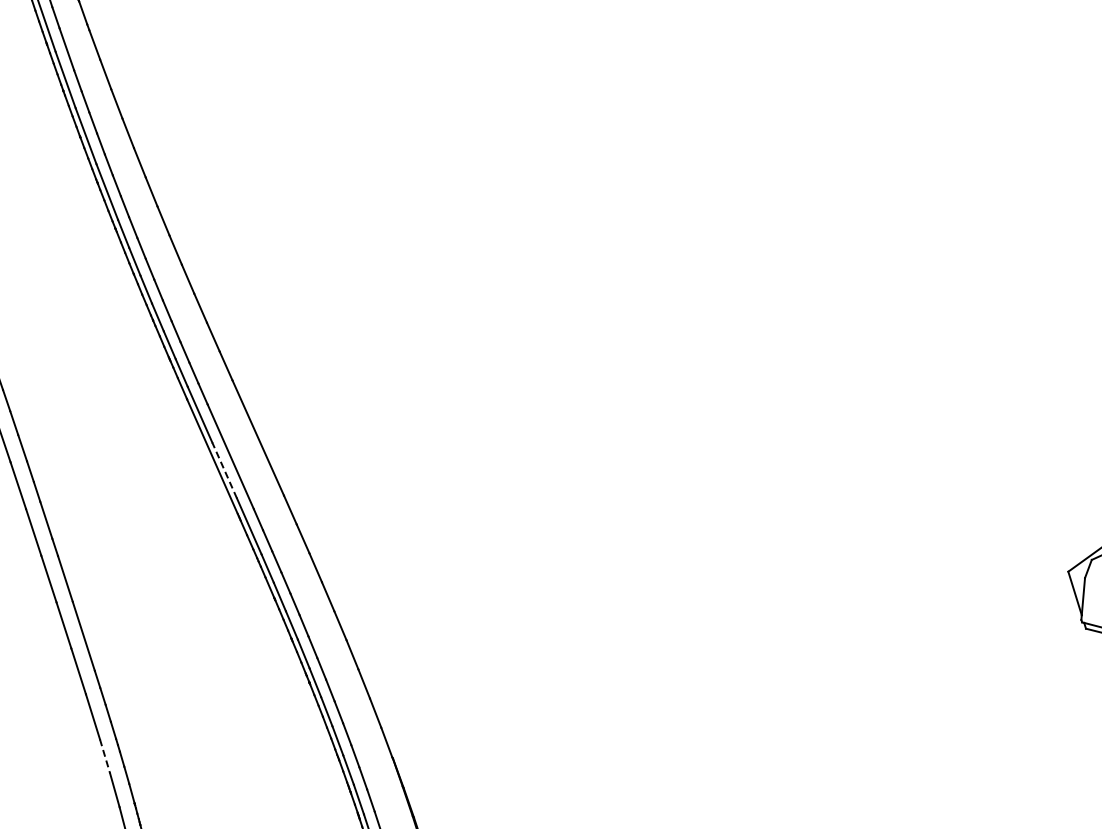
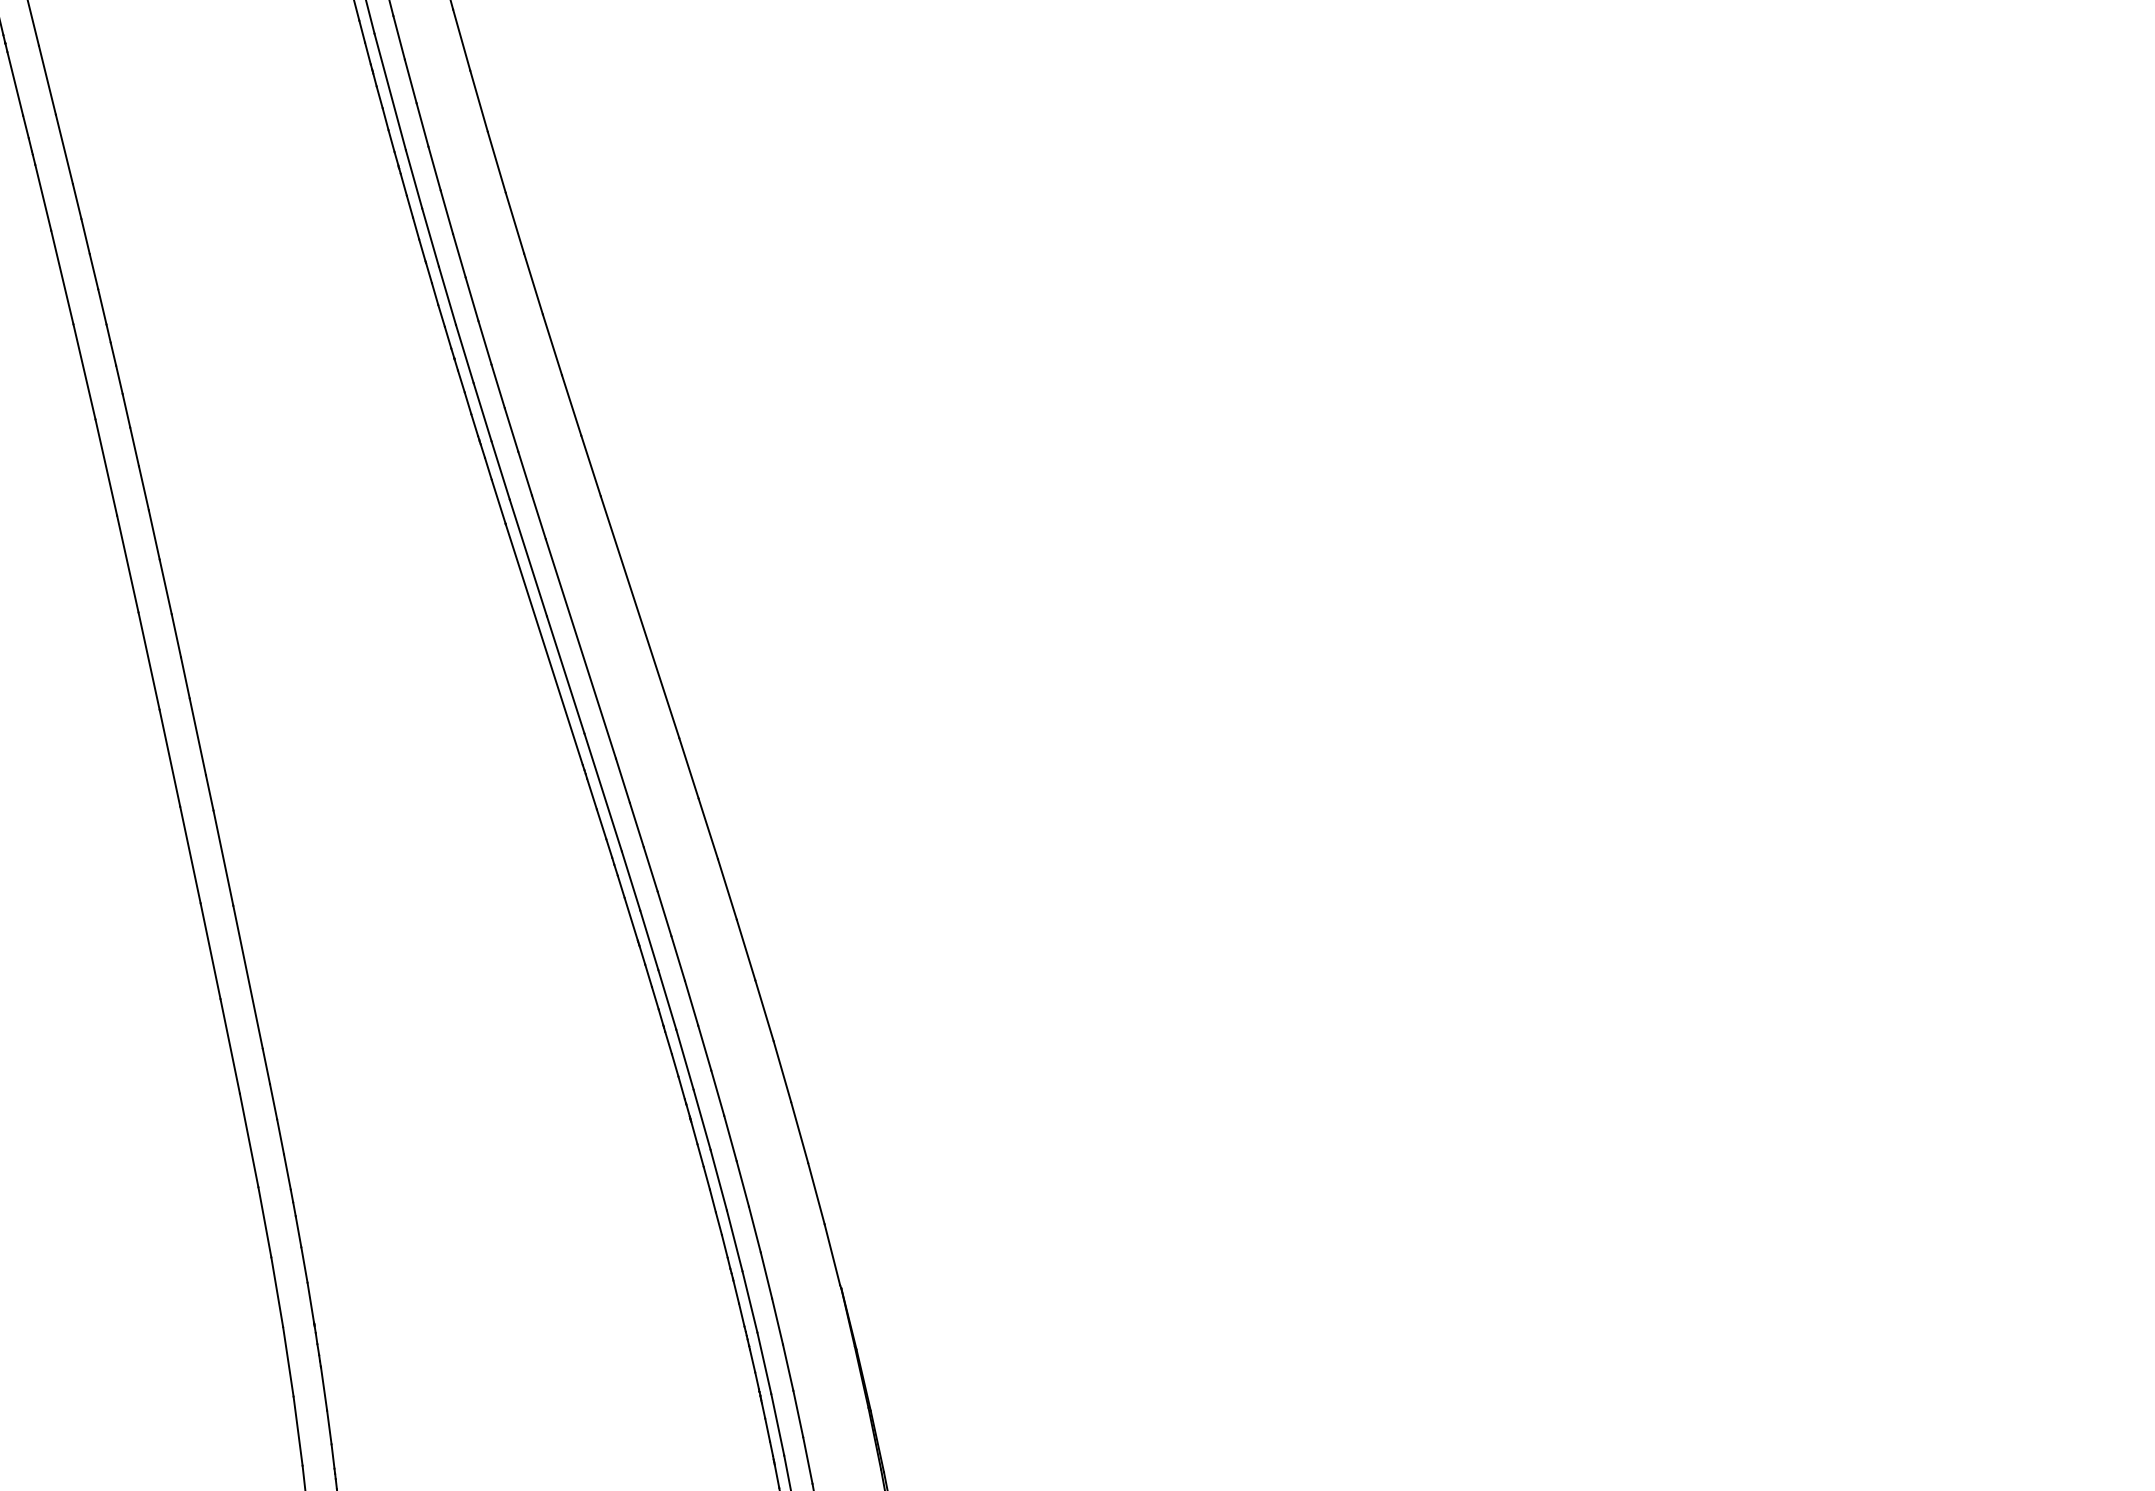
line: (224, 470) -> (565, 675), dashed -> solid
line: (105, 756) -> (265, 1222), dashed -> solid

